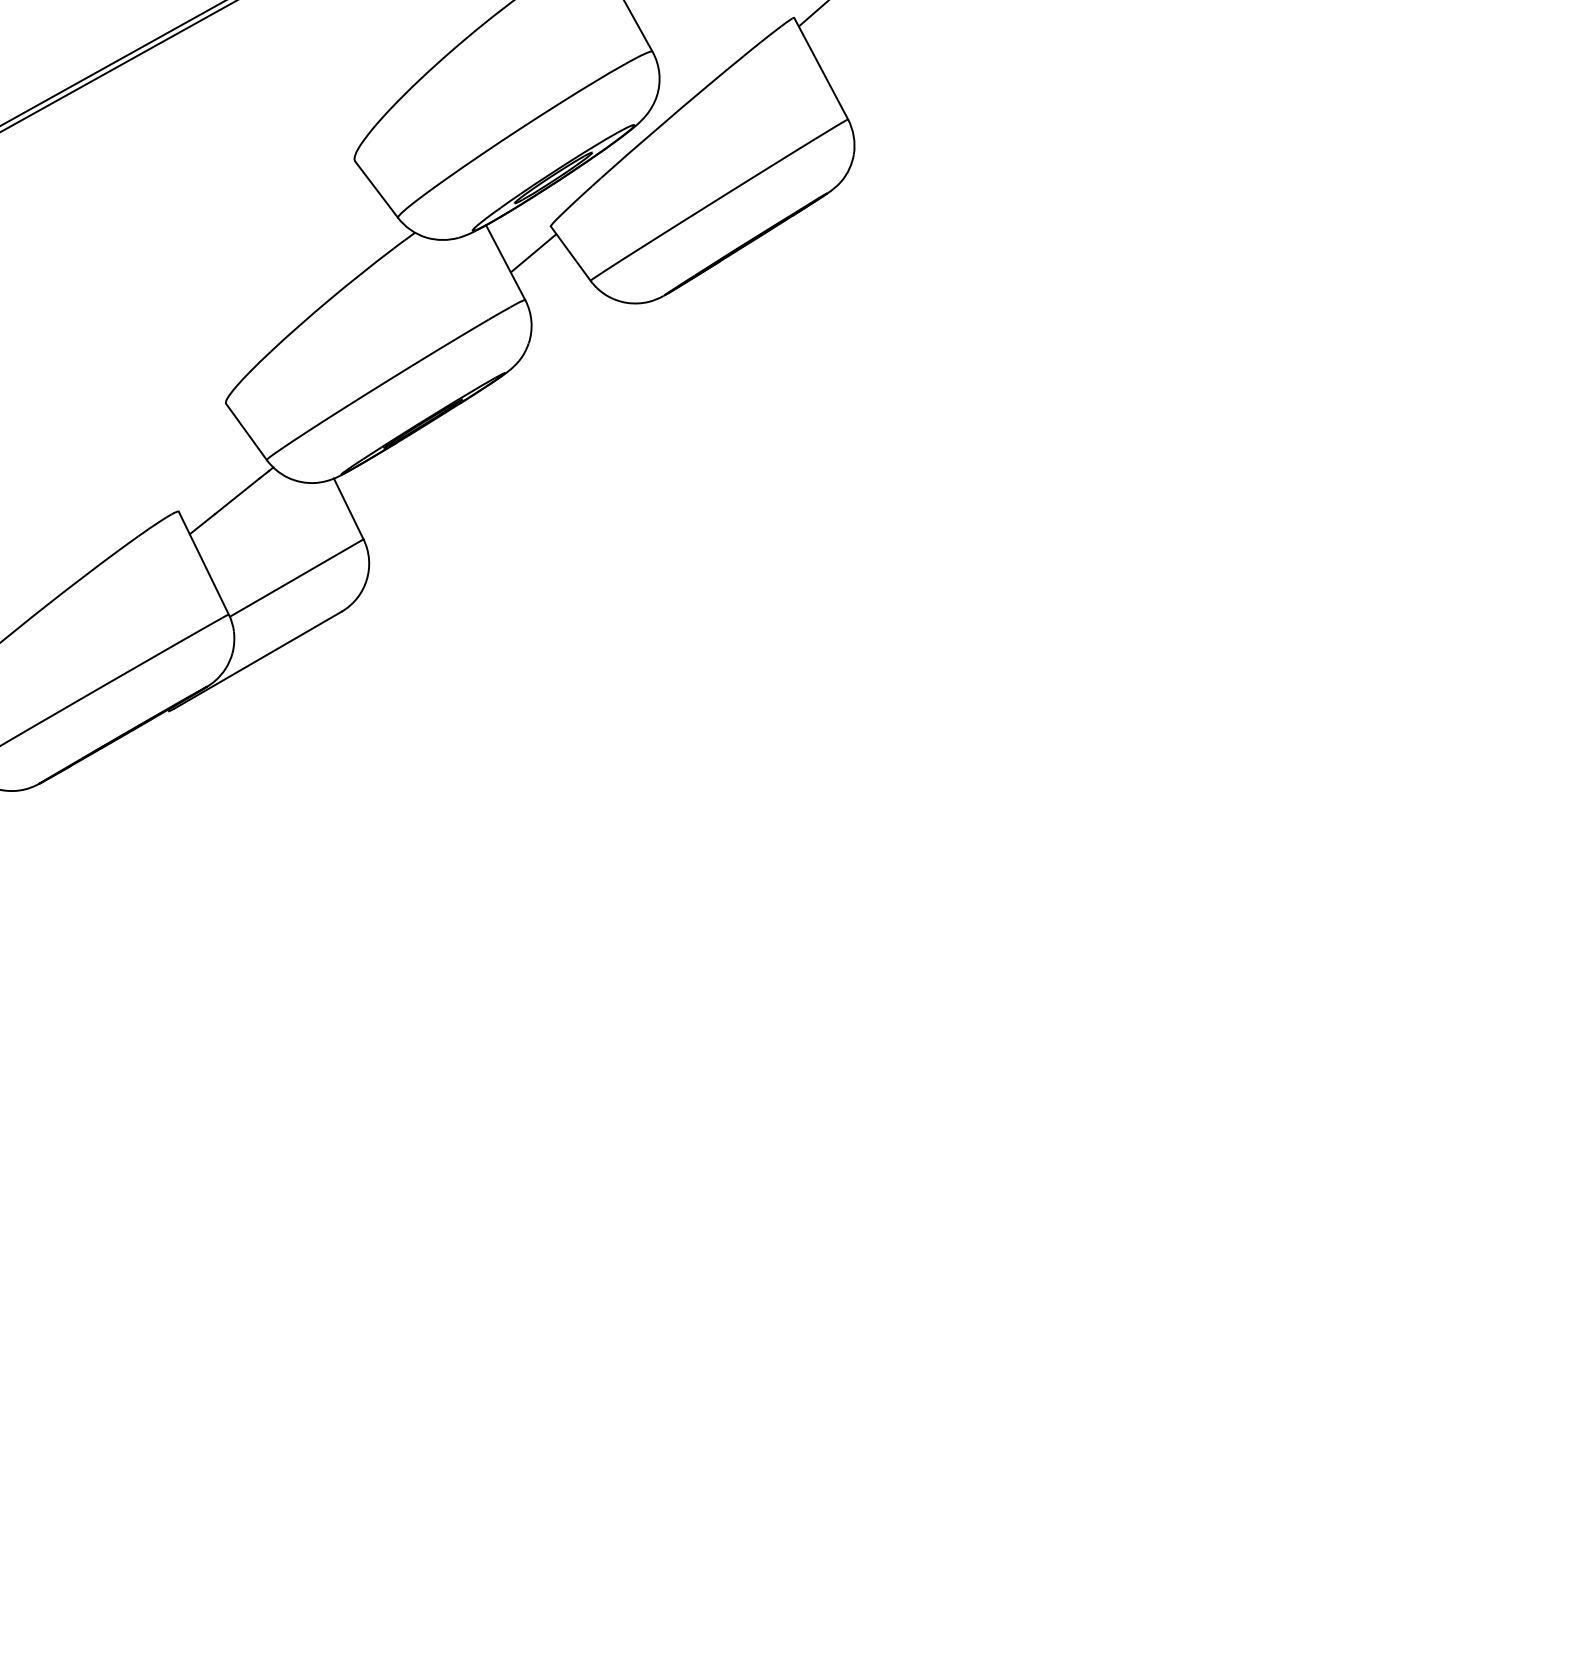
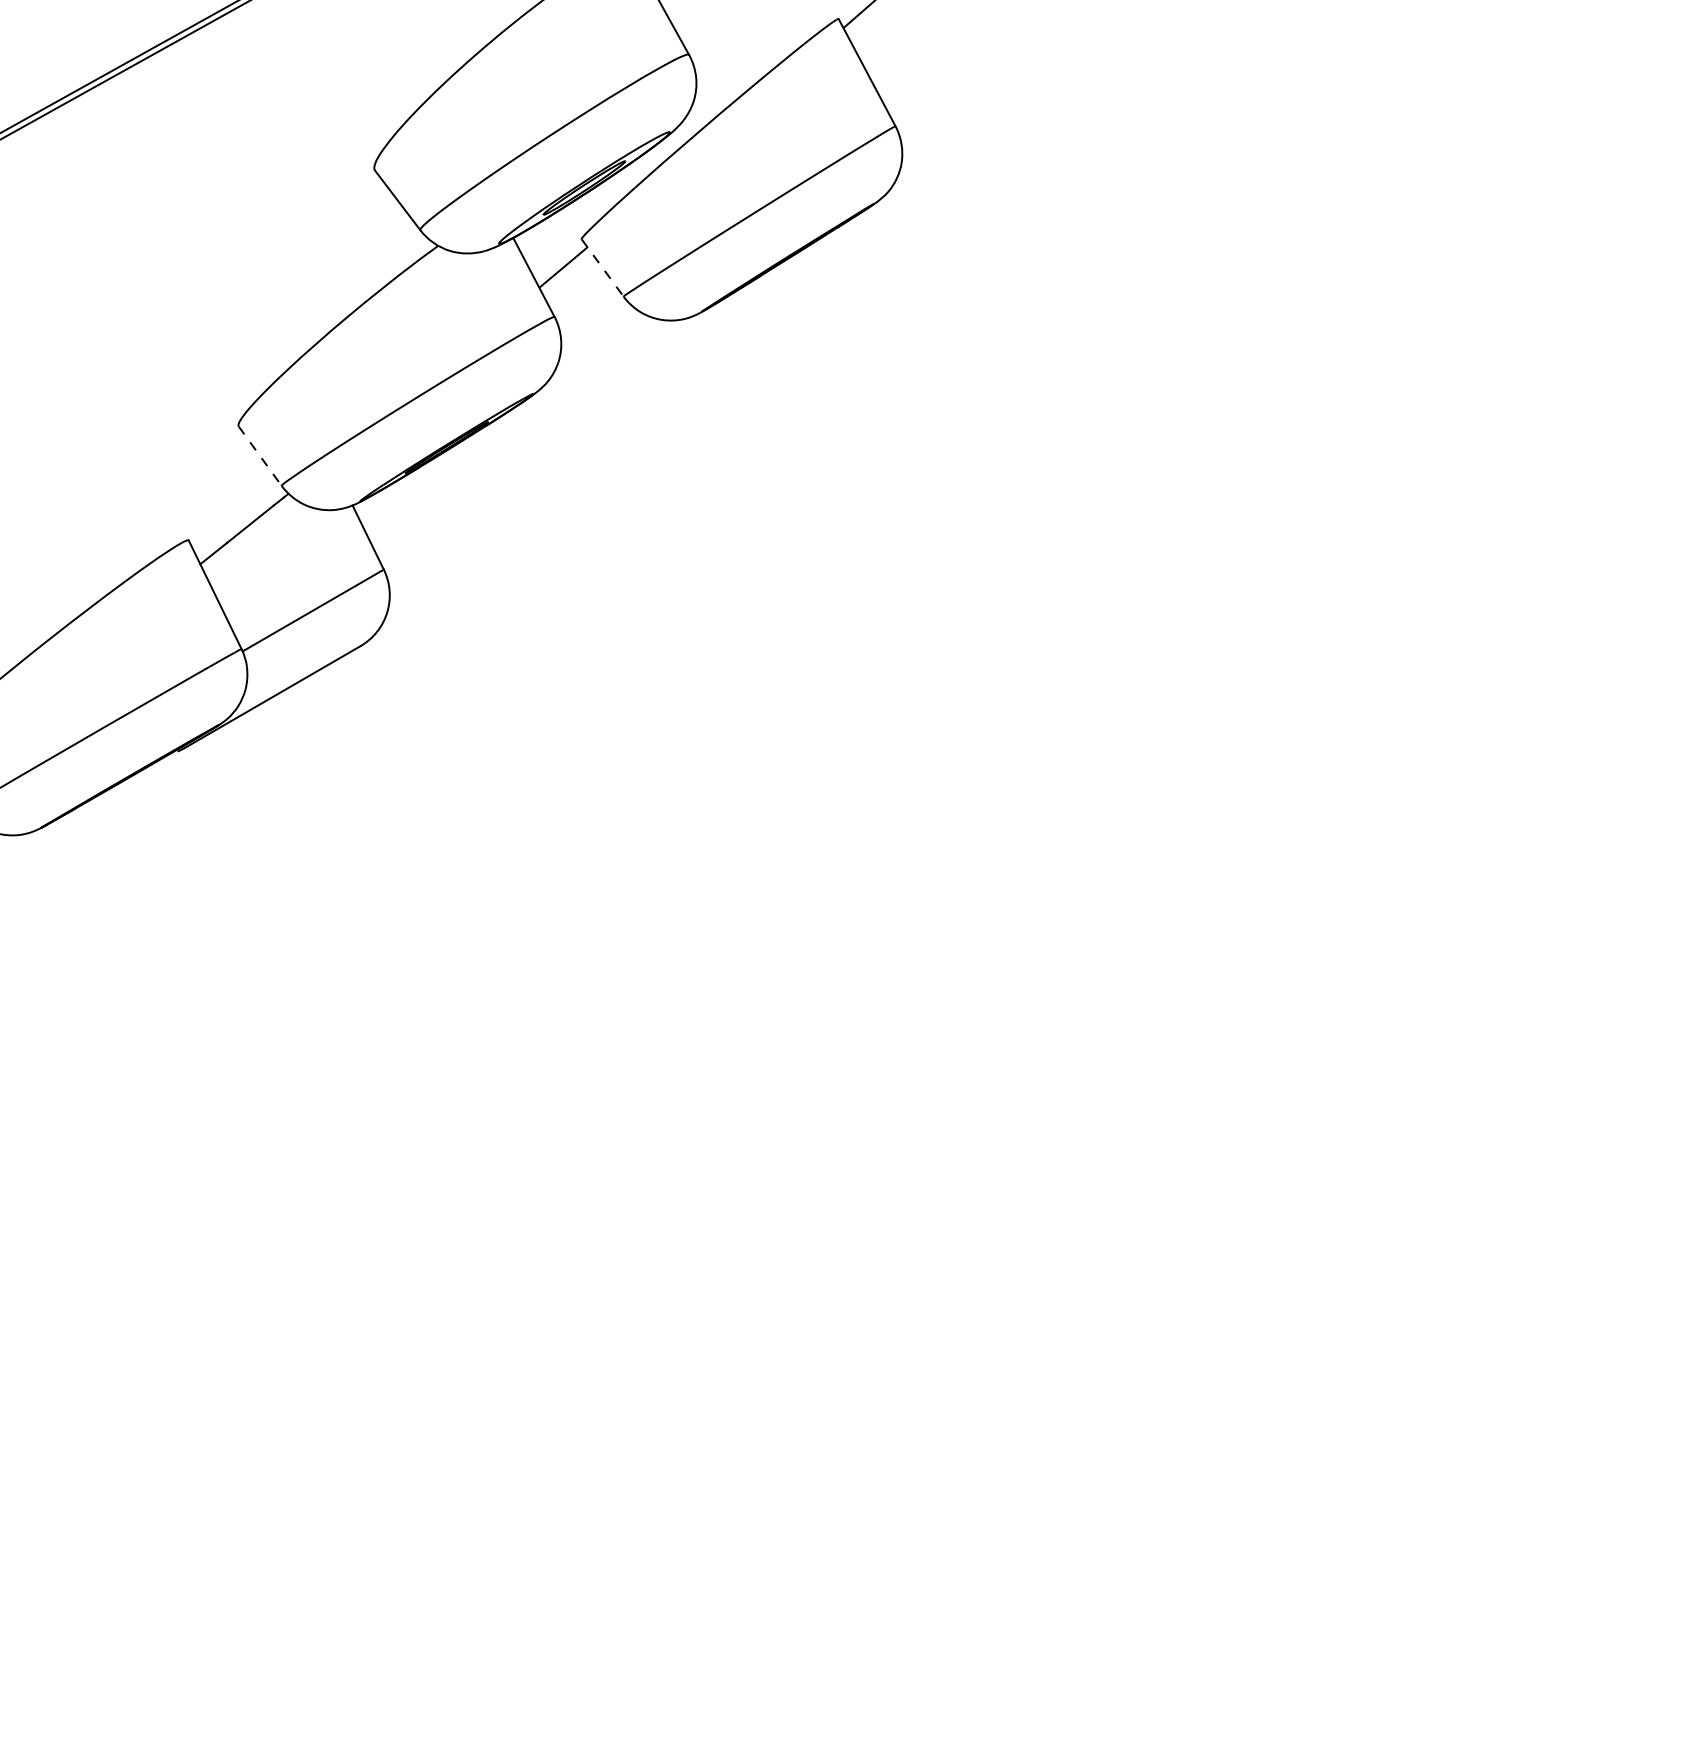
line: (570, 253) -> (602, 267), solid -> dashed
line: (246, 431) -> (260, 455), solid -> dashed

